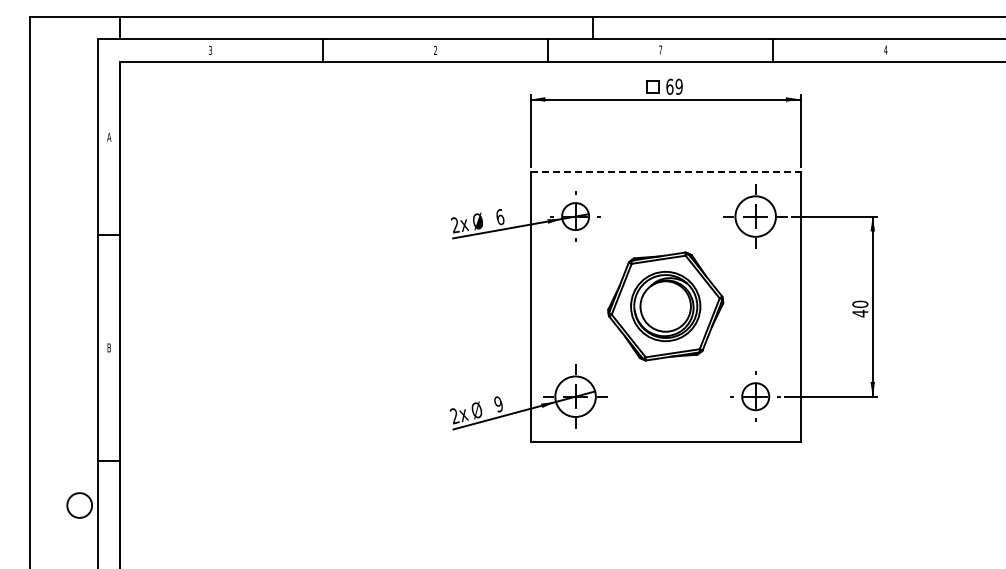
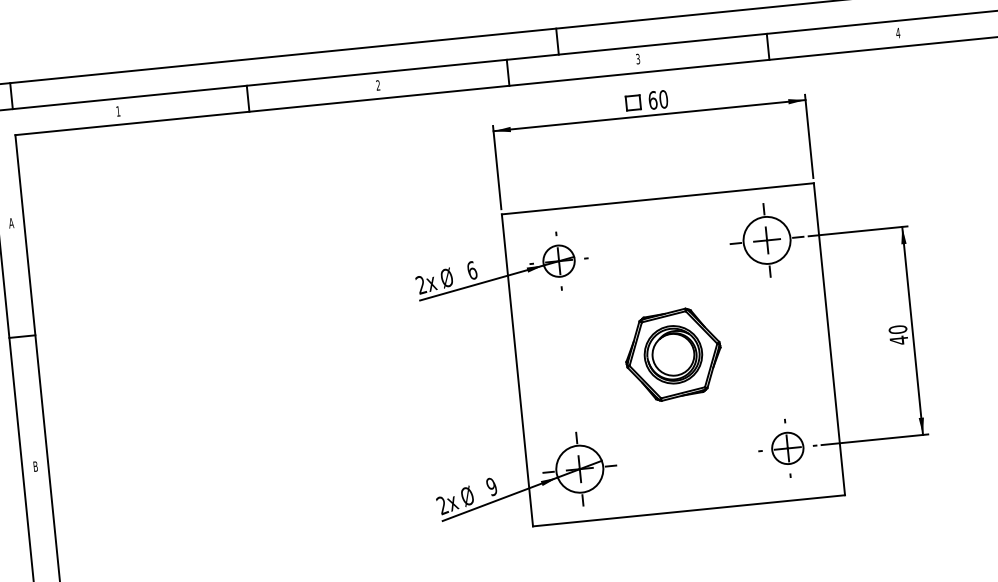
text: (210, 49) -> (118, 110), 3 -> 1
text: (660, 49) -> (637, 58), 7 -> 3
text: (678, 86) -> (662, 99), 69 -> 60
line: (666, 171) -> (658, 198), dashed -> solid
part: (665, 306) -> (673, 354), size x0.71

